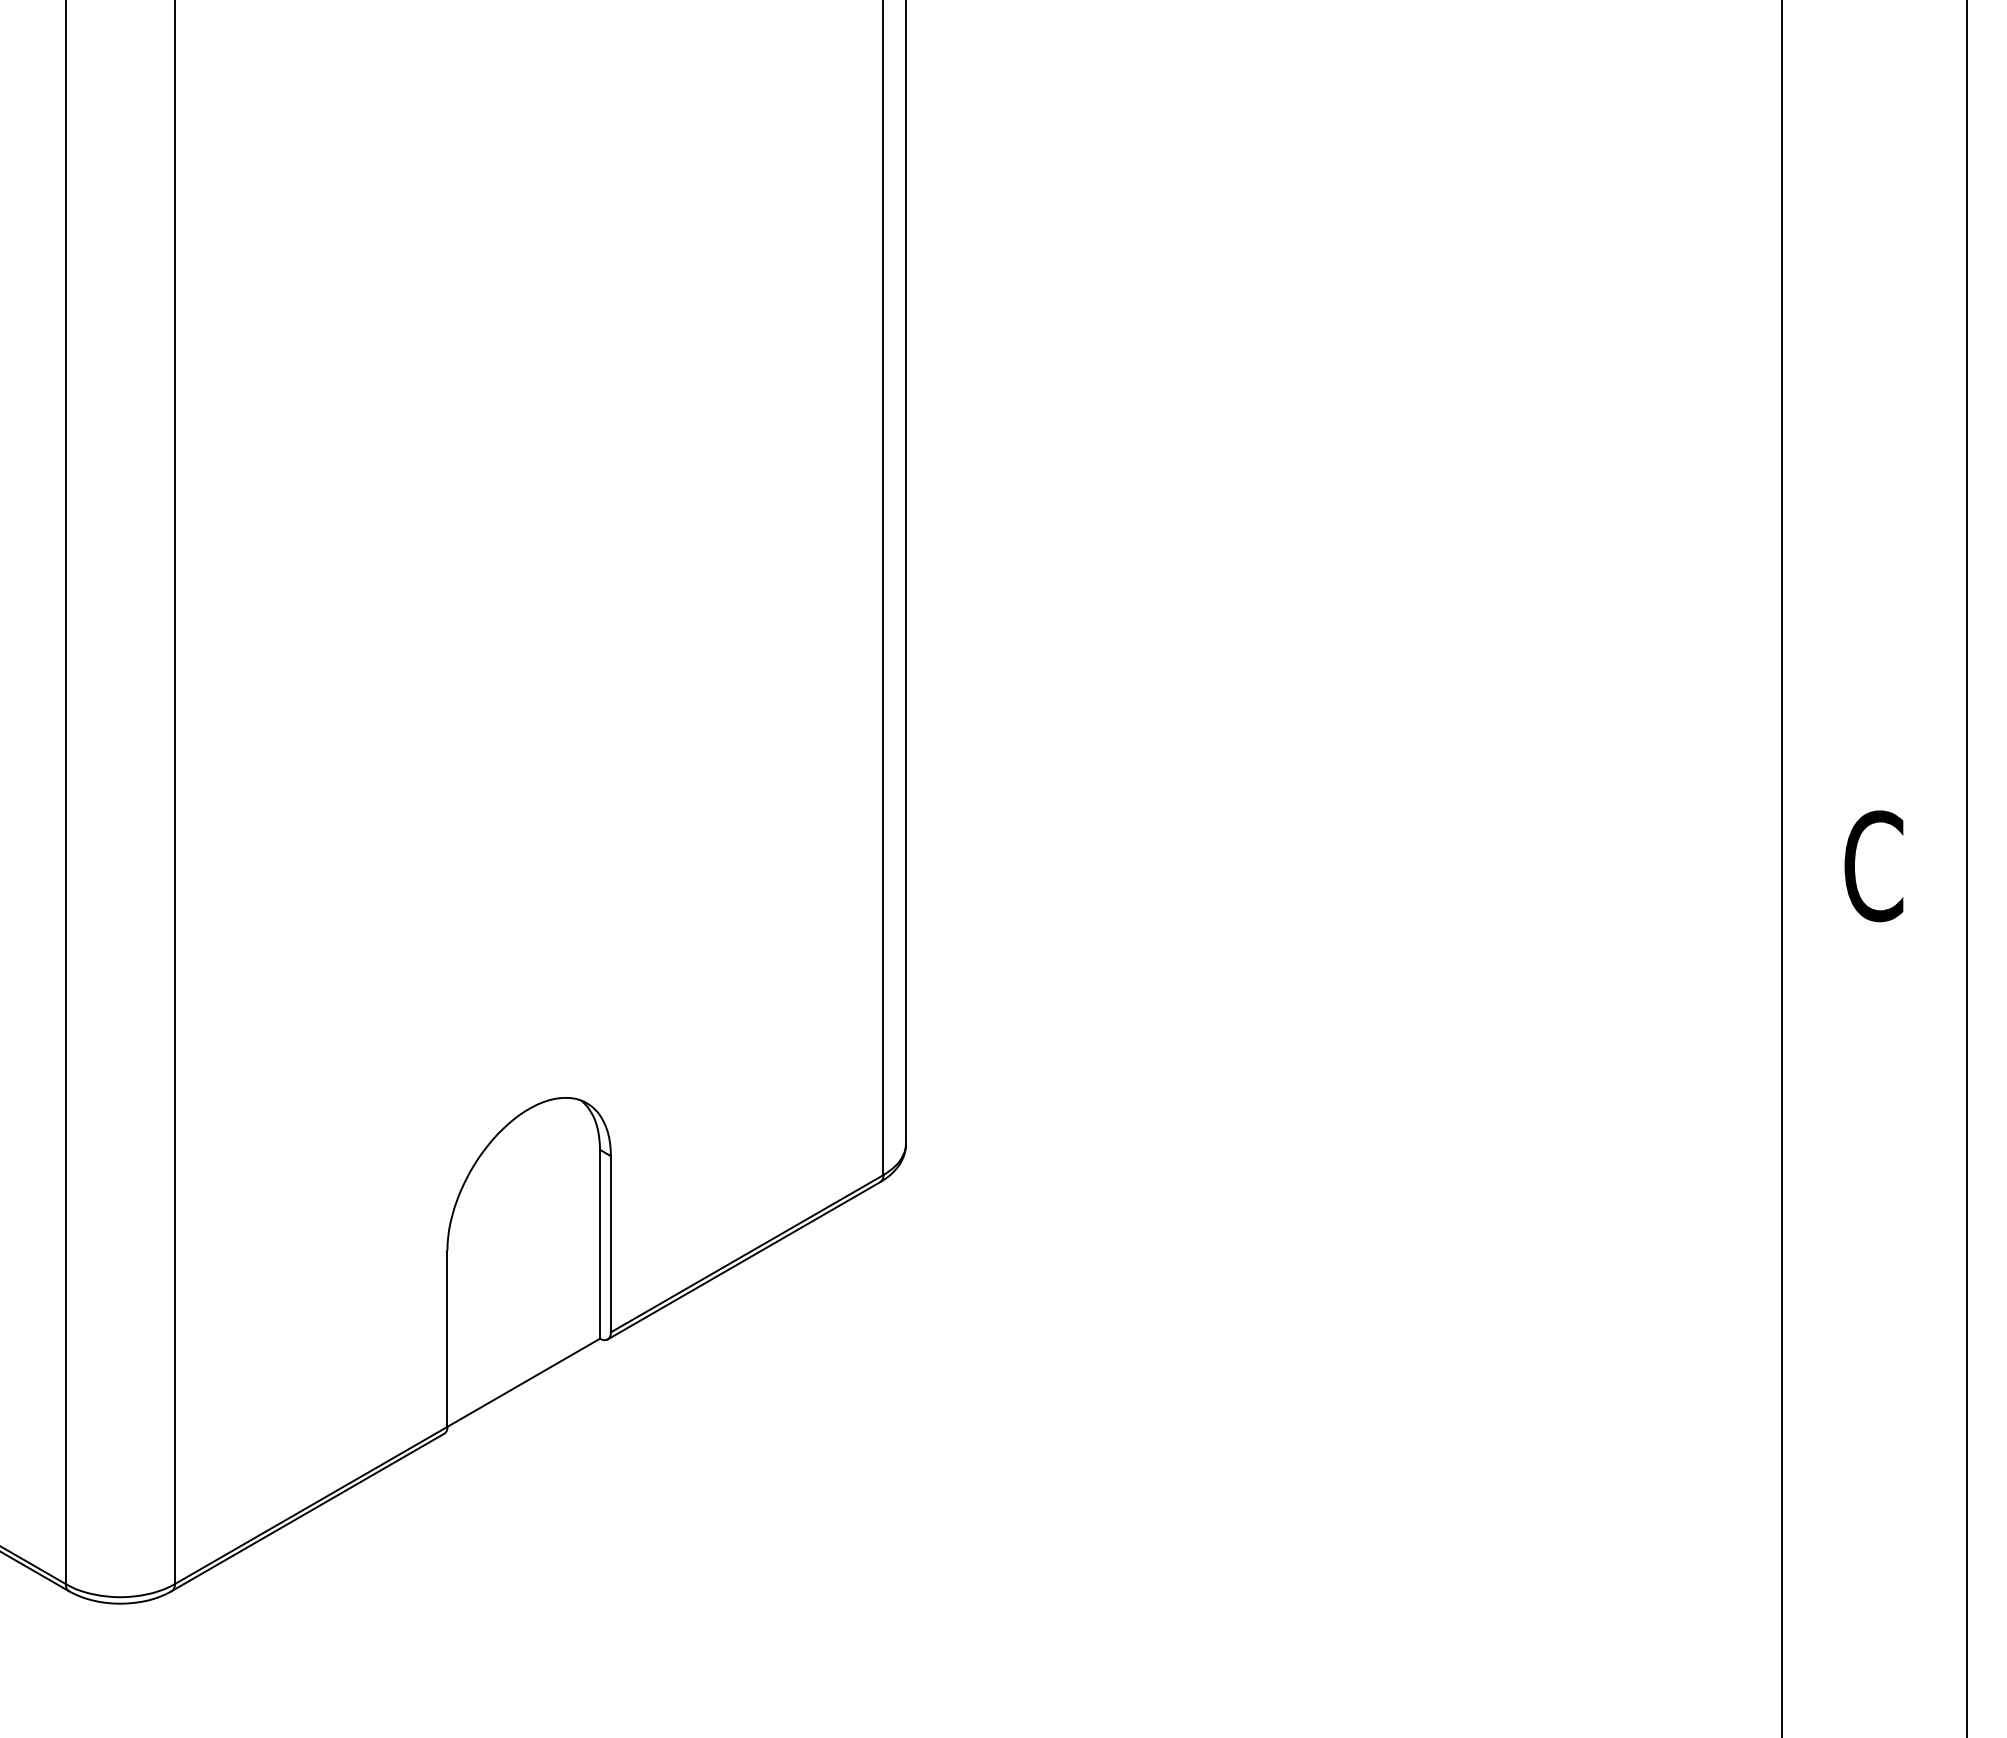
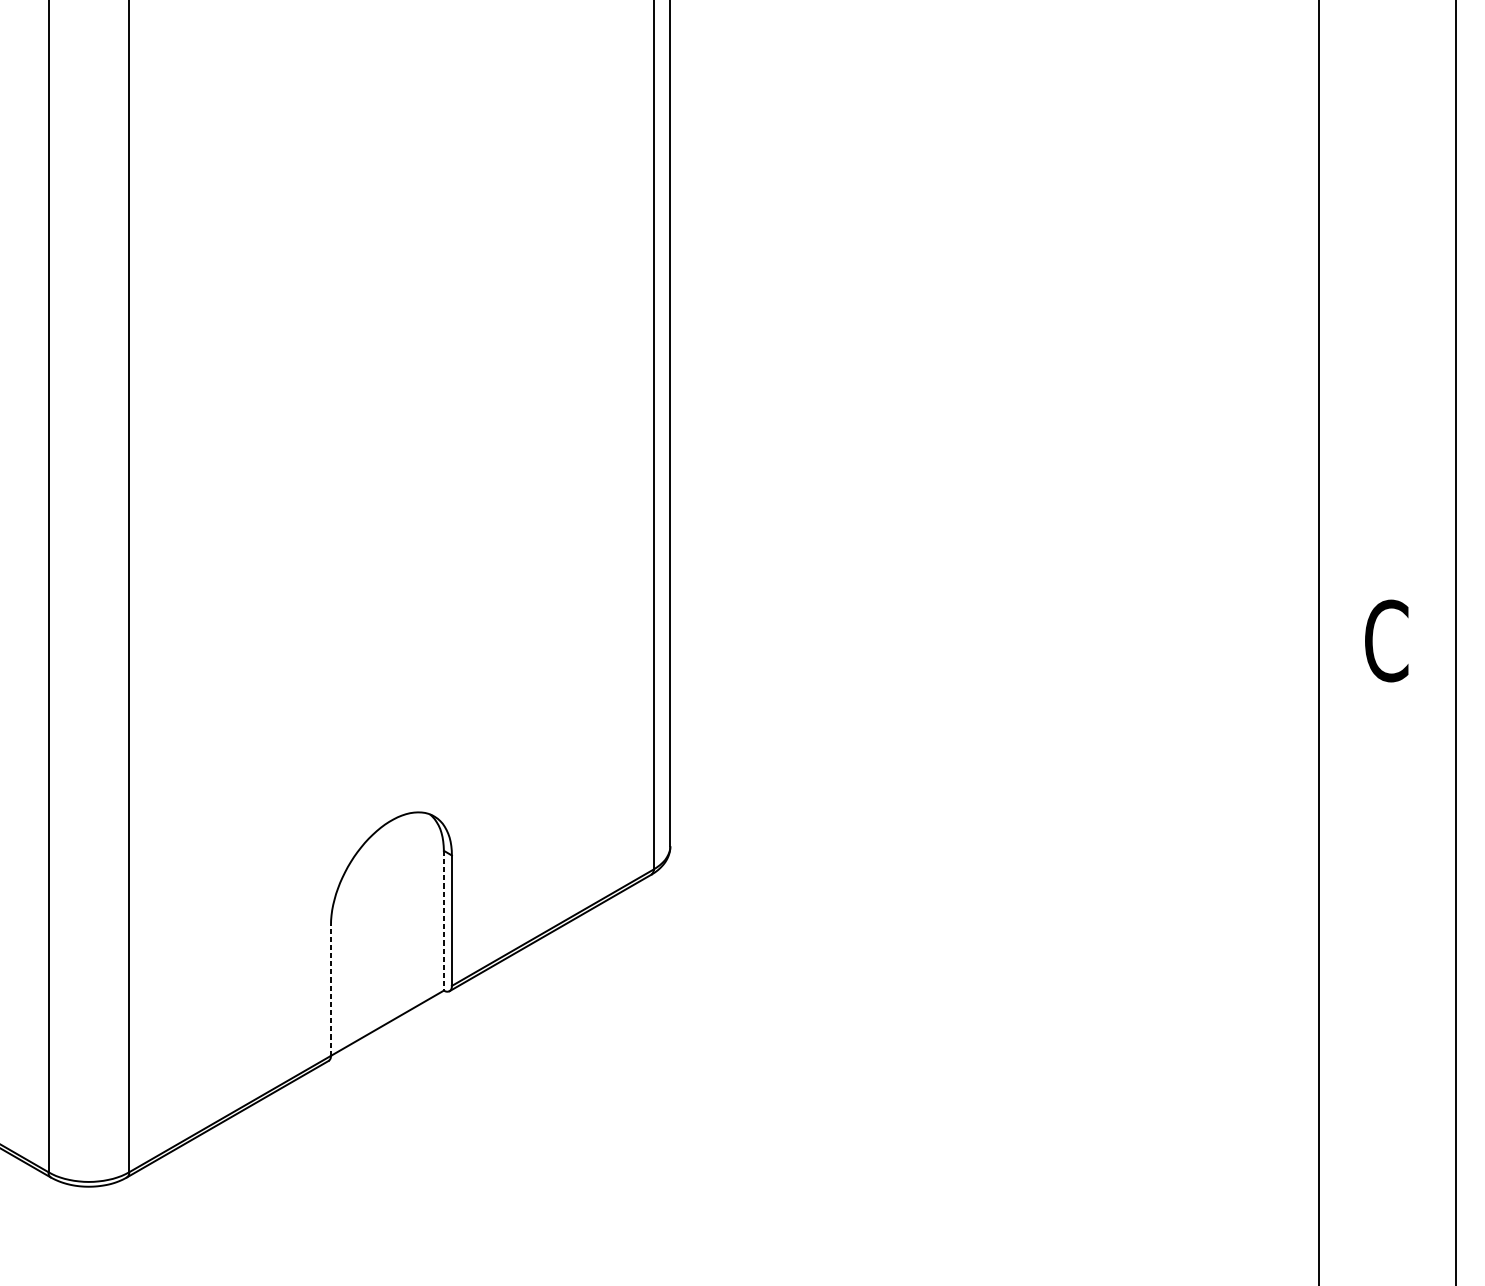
line: (600, 1244) -> (444, 920), solid -> dashed
line: (447, 1338) -> (331, 990), solid -> dashed

